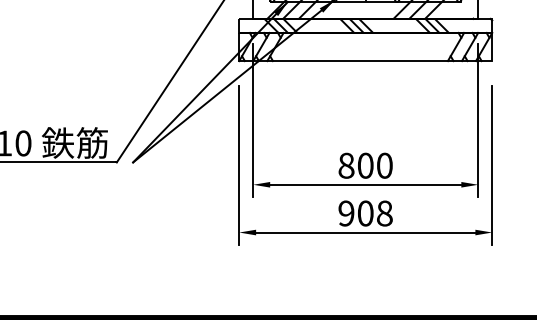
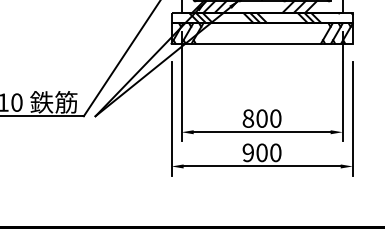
text: (384, 213) -> (275, 152), 908 -> 900

